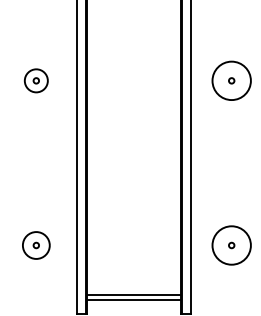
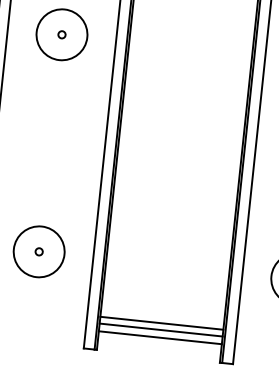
circle: (36, 80) -> (62, 34), size x1.67
circle: (36, 245) -> (39, 251), size x1.43
line: (133, 289) -> (161, 323), added

